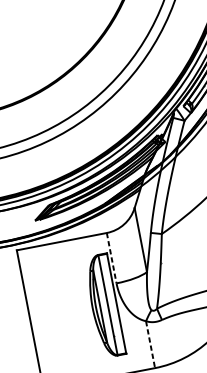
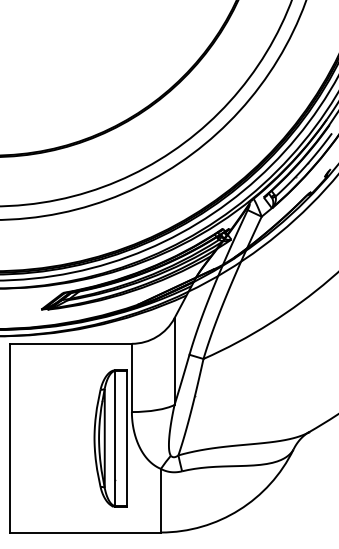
line: (111, 258) -> (131, 378), dashed -> solid
line: (150, 344) -> (160, 500), dashed -> solid

